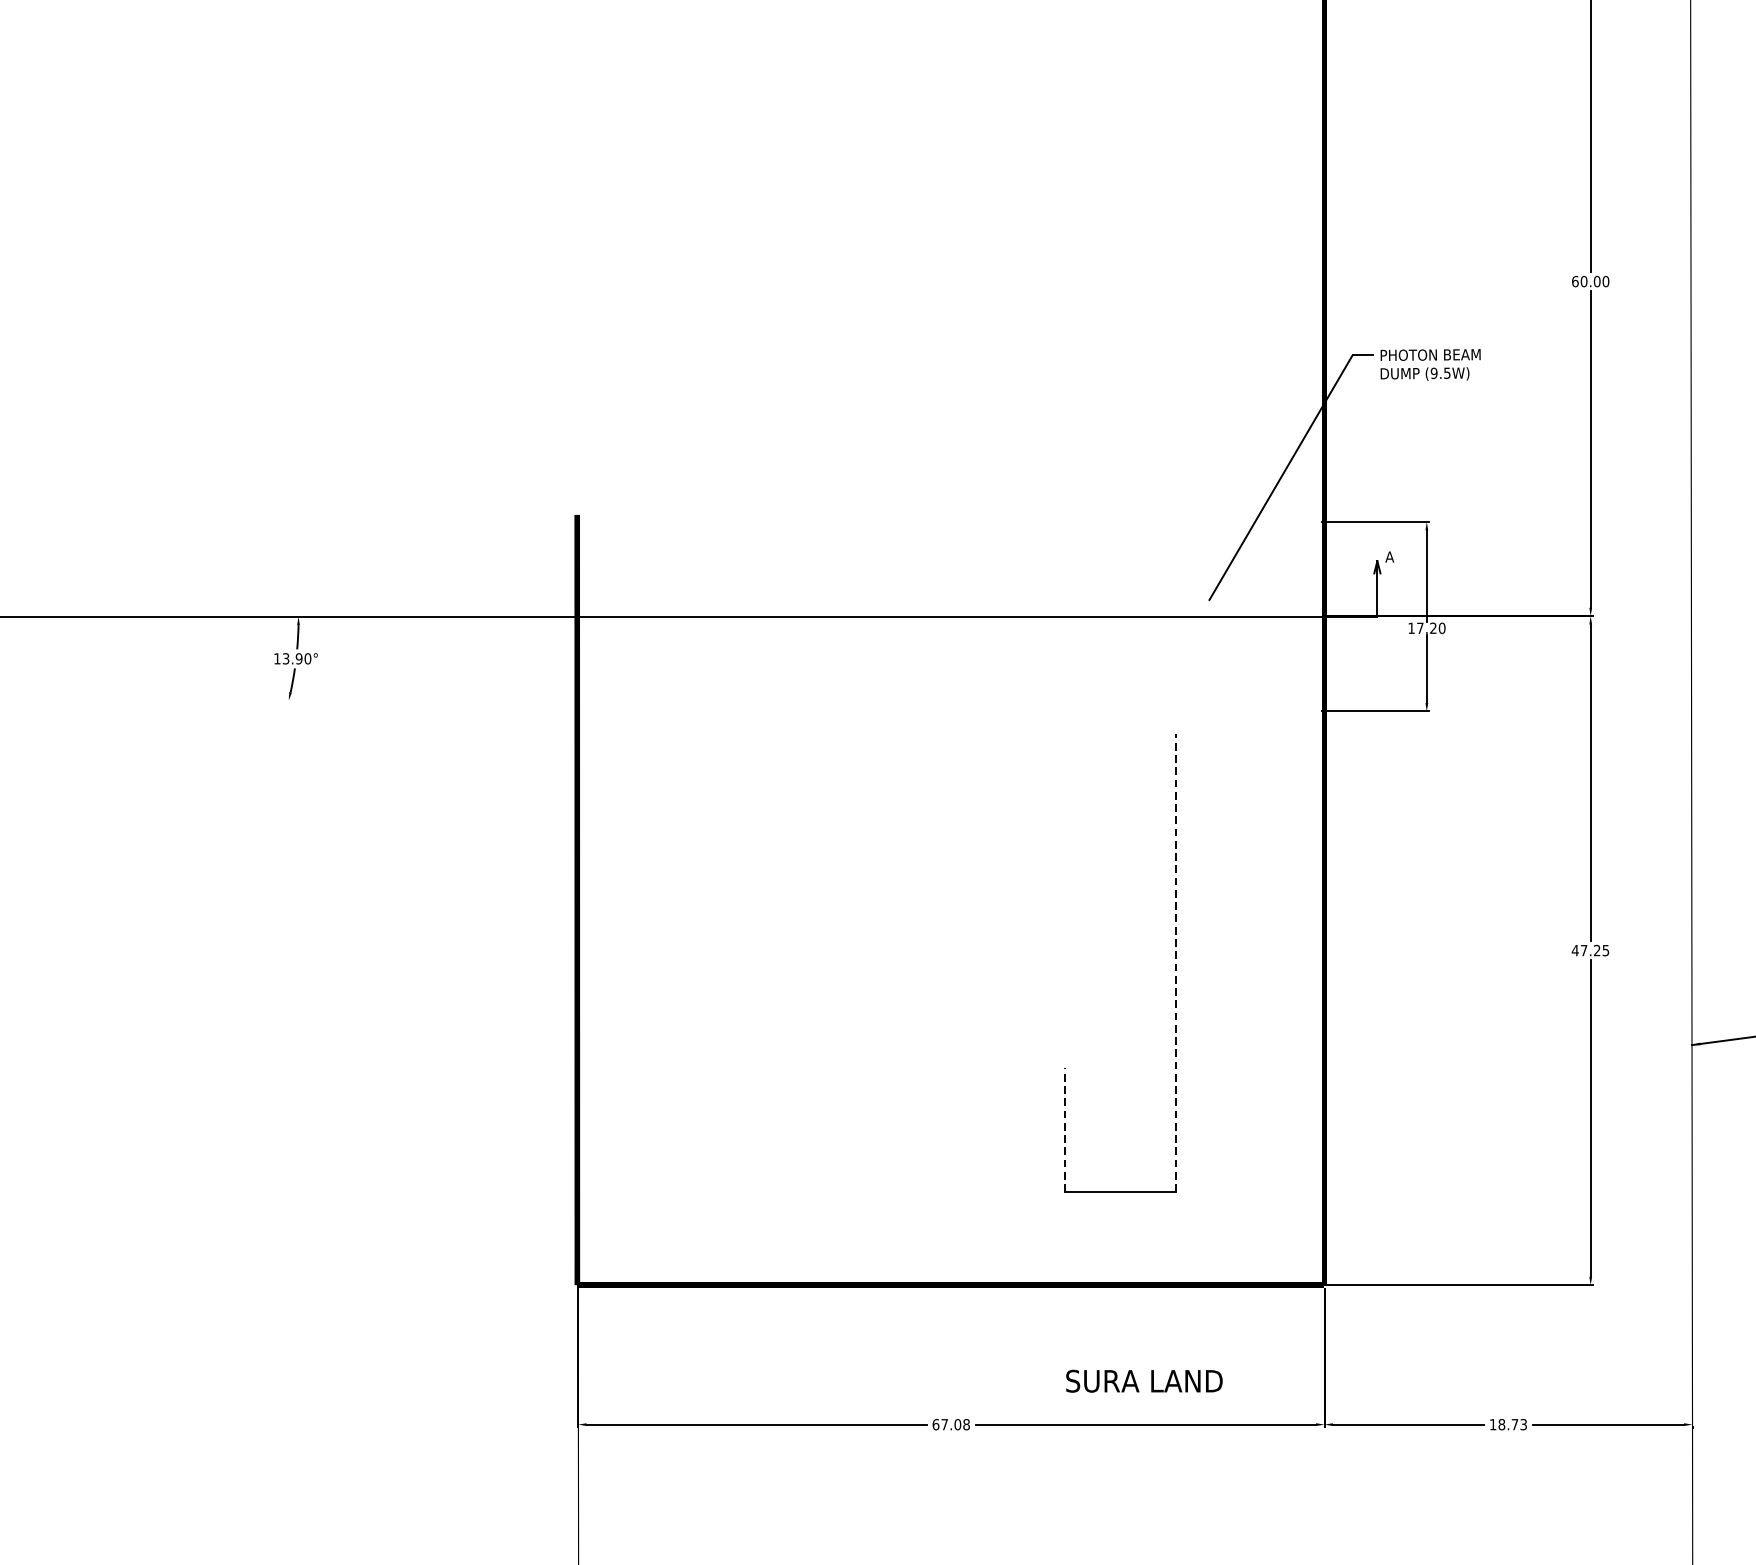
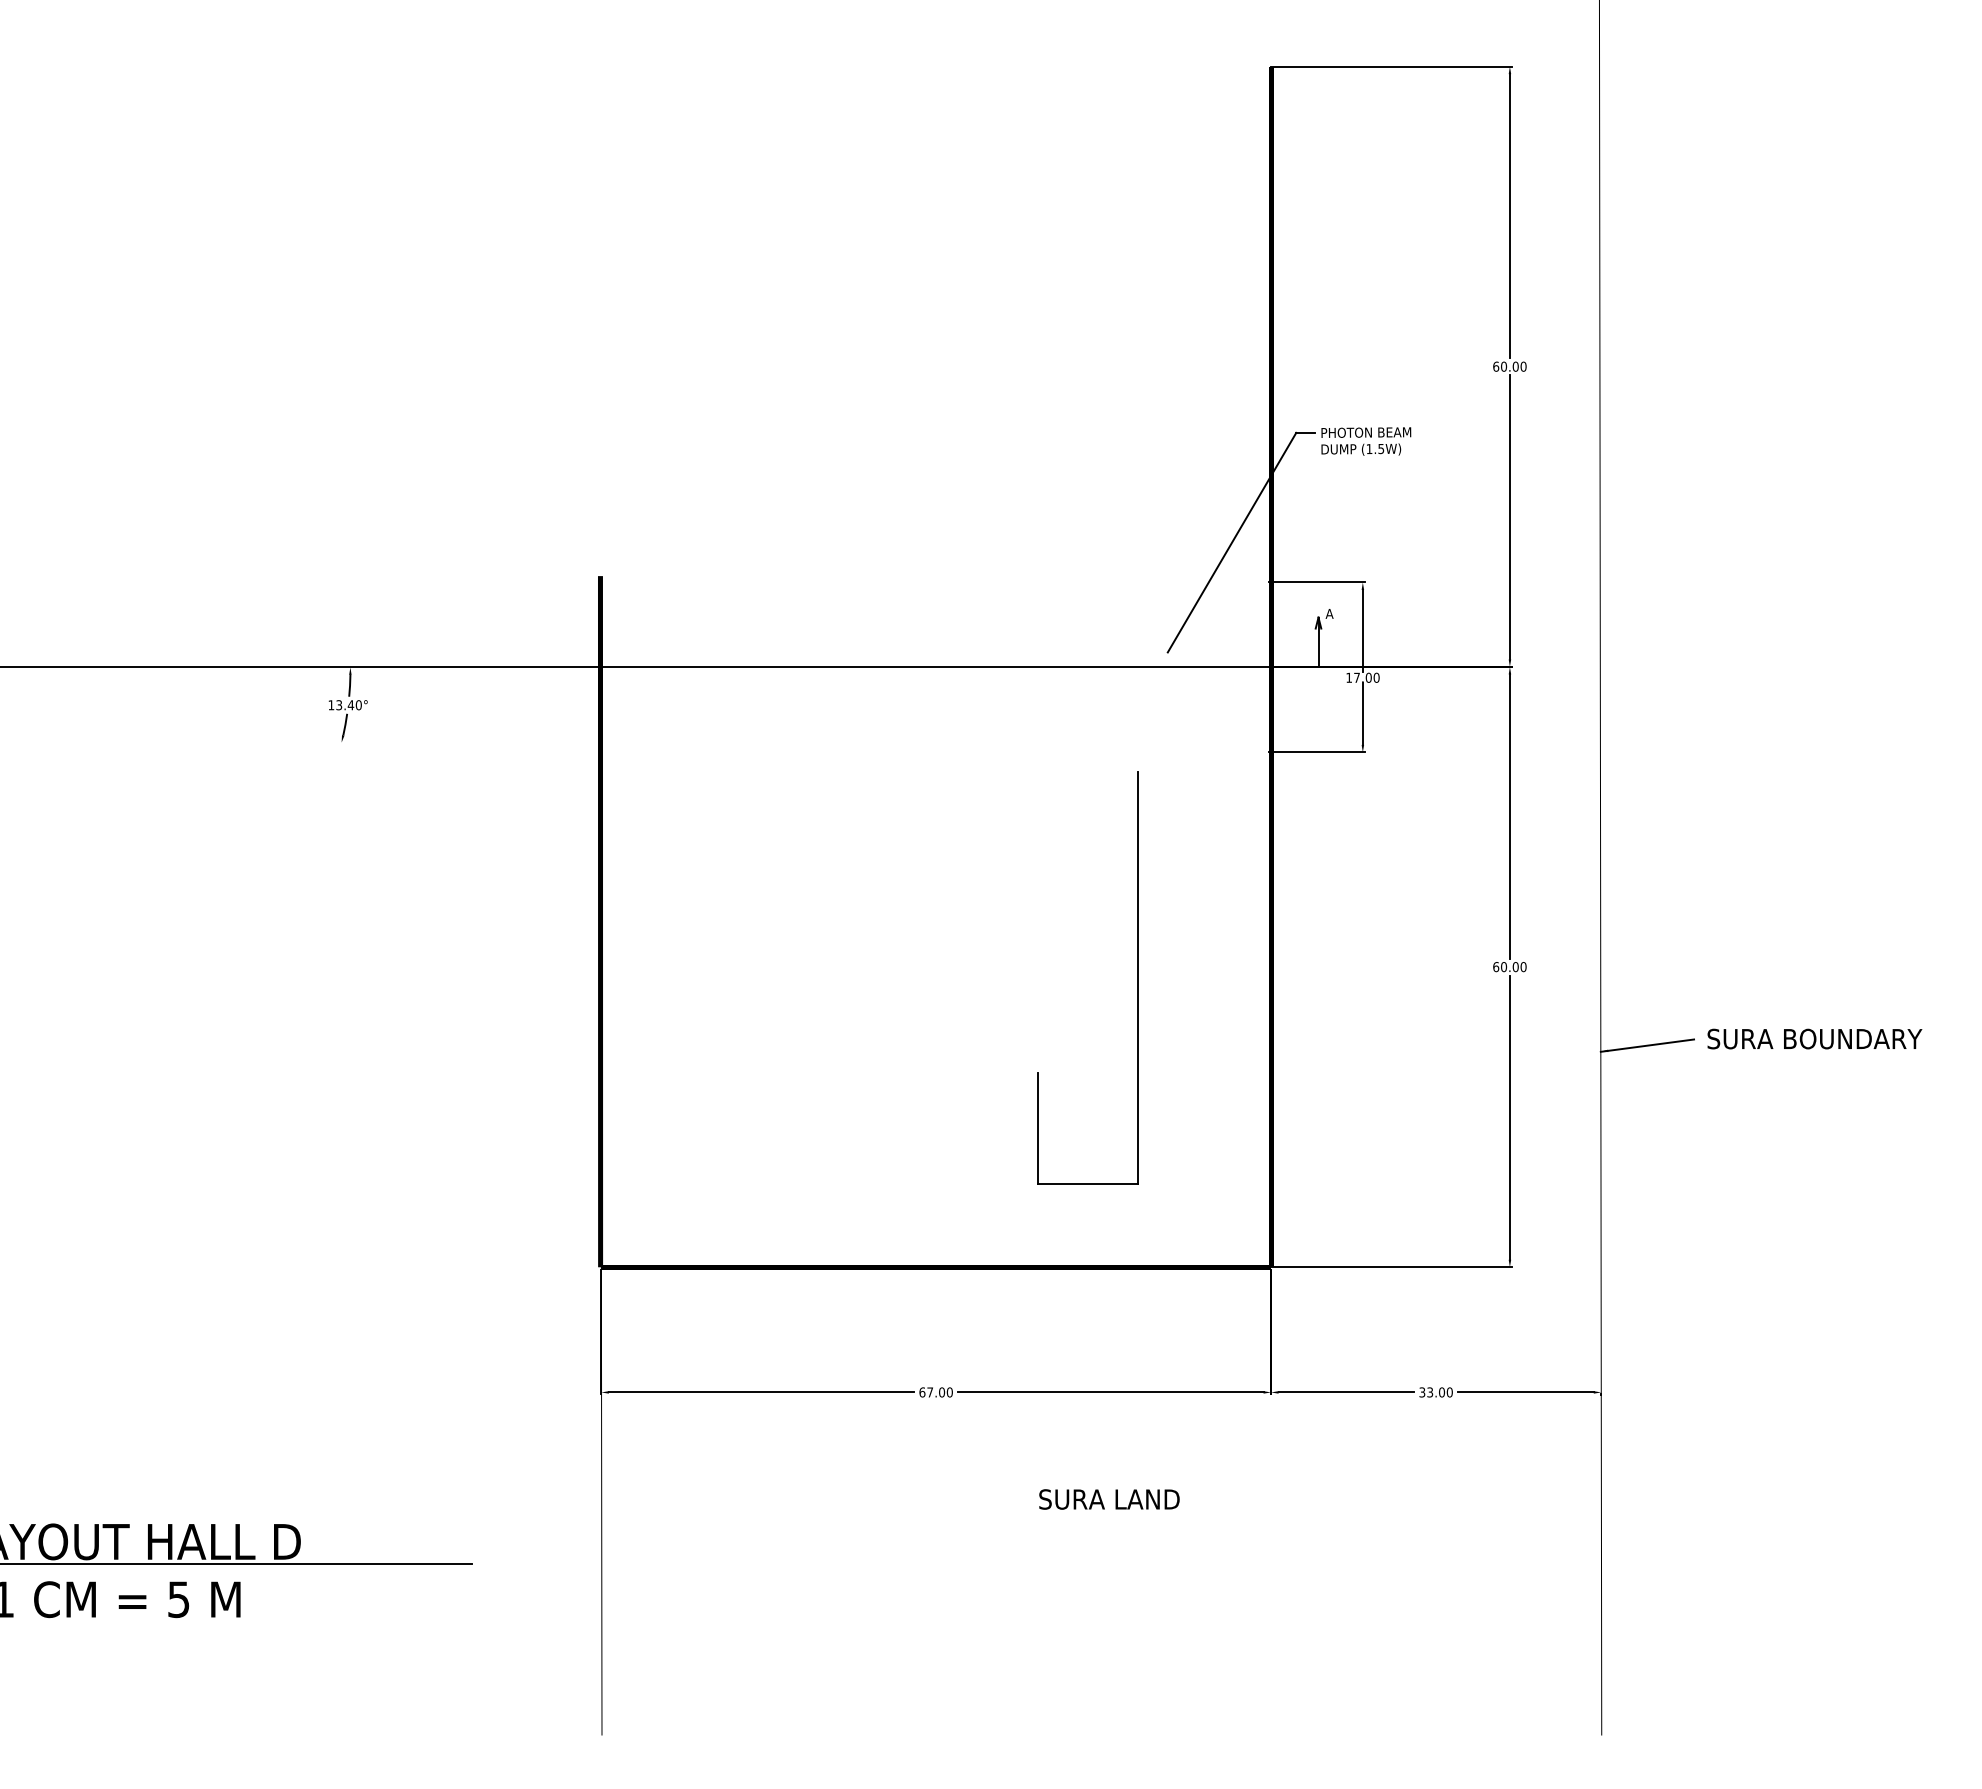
text: (1434, 373) -> (1369, 449), (9.5W) -> (1.5W)
text: (1433, 627) -> (1368, 677), 17.20 -> 17.00
text: (298, 659) -> (350, 705), 13.90° -> 13.40°
text: (1590, 951) -> (1509, 967), 47.25 -> 60.00
line: (1175, 963) -> (1137, 978), dashed -> solid
line: (1064, 1130) -> (1037, 1128), dashed -> solid
text: (1144, 1381) -> (1109, 1499), moved
text: (966, 1424) -> (949, 1392), 67.08 -> 67.00
text: (1507, 1424) -> (1435, 1392), 18.73 -> 33.00

